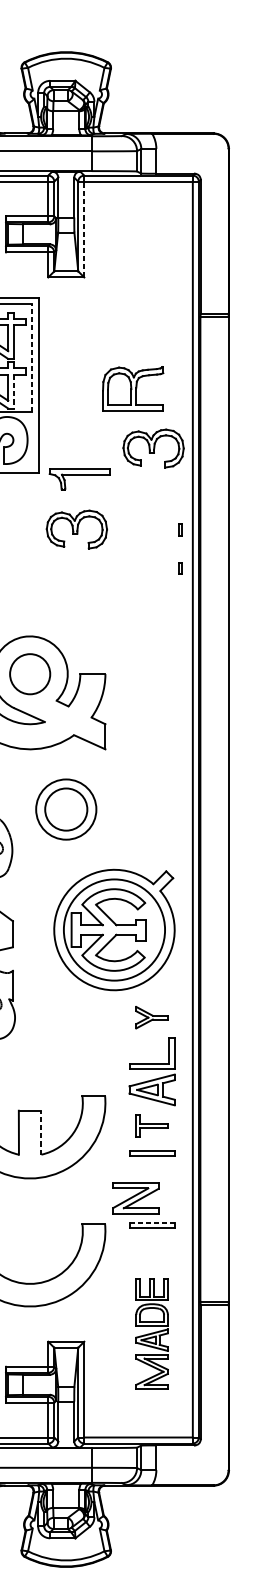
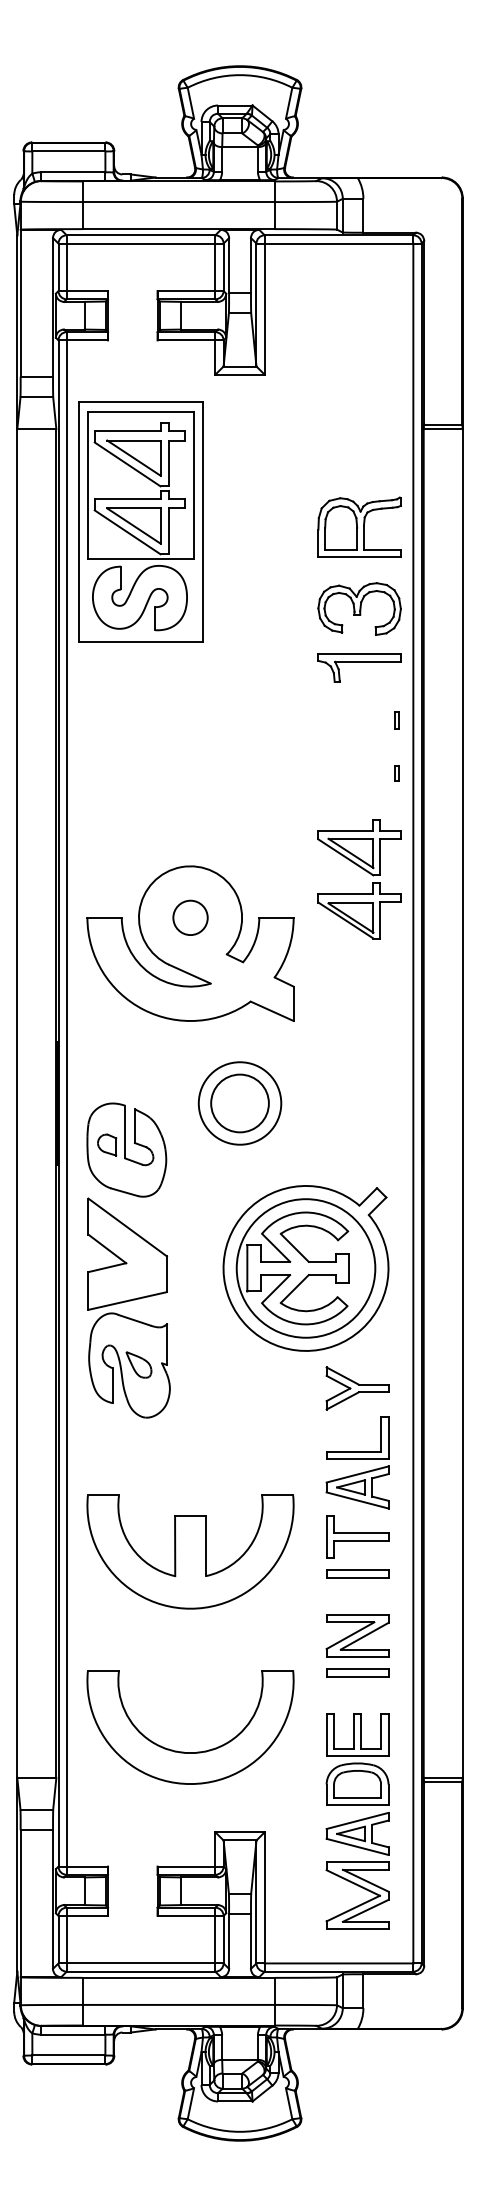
line: (84, 229) -> (264, 309), dashed -> solid
line: (32, 358) -> (193, 485), dashed -> solid
part: (133, 388) -> (359, 526), moved
line: (14, 391) -> (168, 531), dashed -> solid
part: (79, 478) -> (359, 667), moved
part: (76, 529) -> (254, 719), removed
part: (157, 640) -> (365, 871), added
circle: (30, 673) -> (190, 917), size x0.62
part: (152, 1017) -> (357, 1388), size x1.43
part: (152, 1125) -> (357, 1536), size x1.43
line: (41, 1132) -> (206, 1545), dashed -> solid
part: (135, 1198) -> (357, 1635), moved
line: (152, 1222) -> (357, 1669), dashed -> solid
part: (152, 1333) -> (357, 1821), size x1.43

